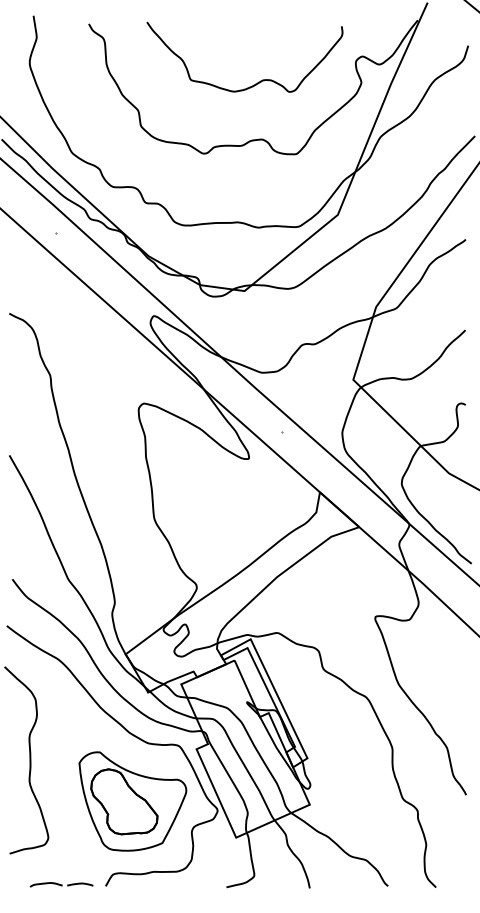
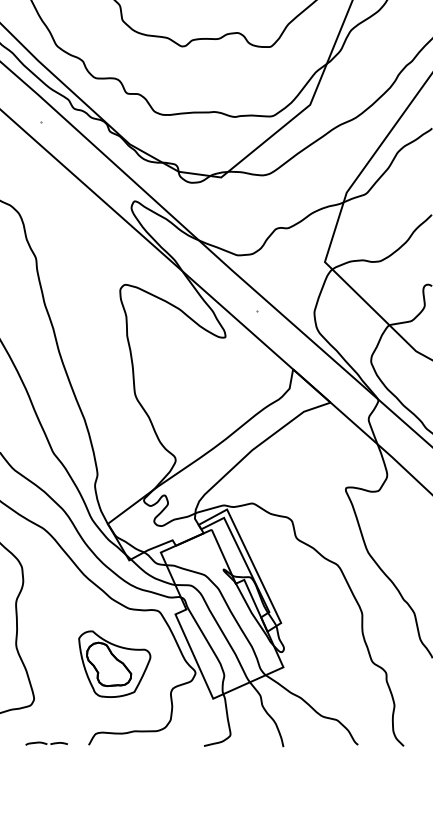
part: (132, 801) -> (114, 664), size x0.7
part: (61, 884) -> (46, 743), size x0.7

